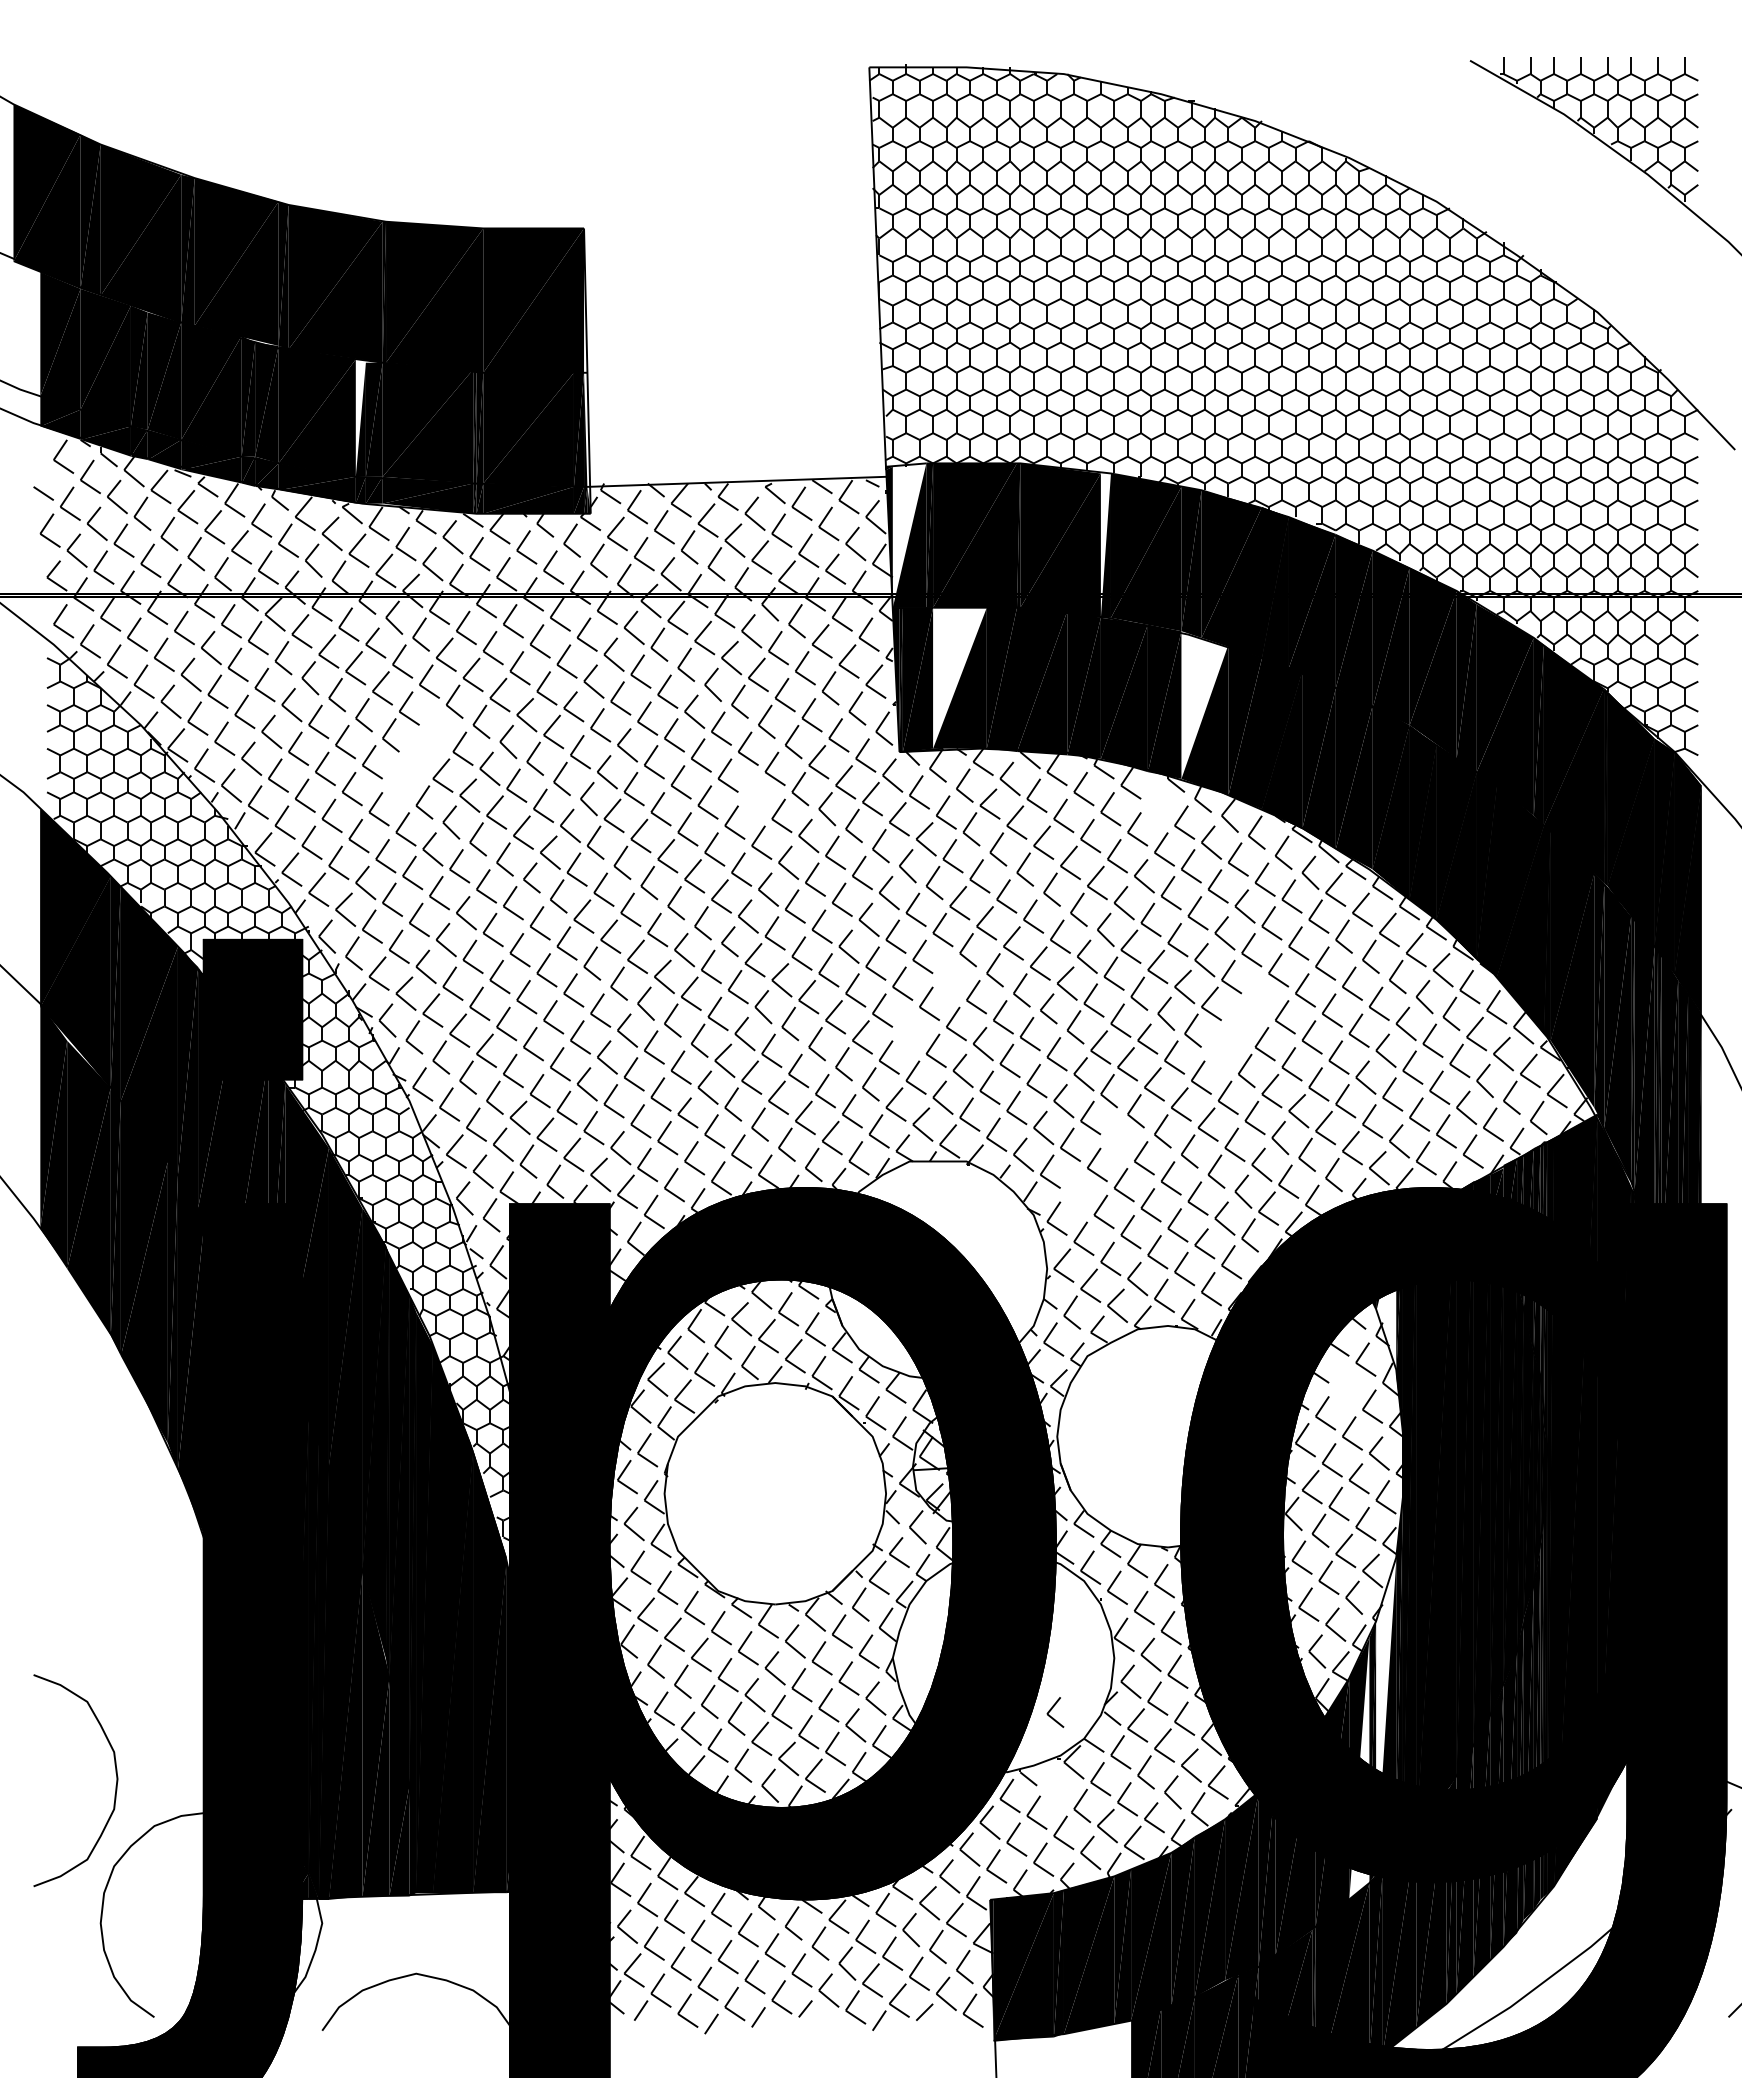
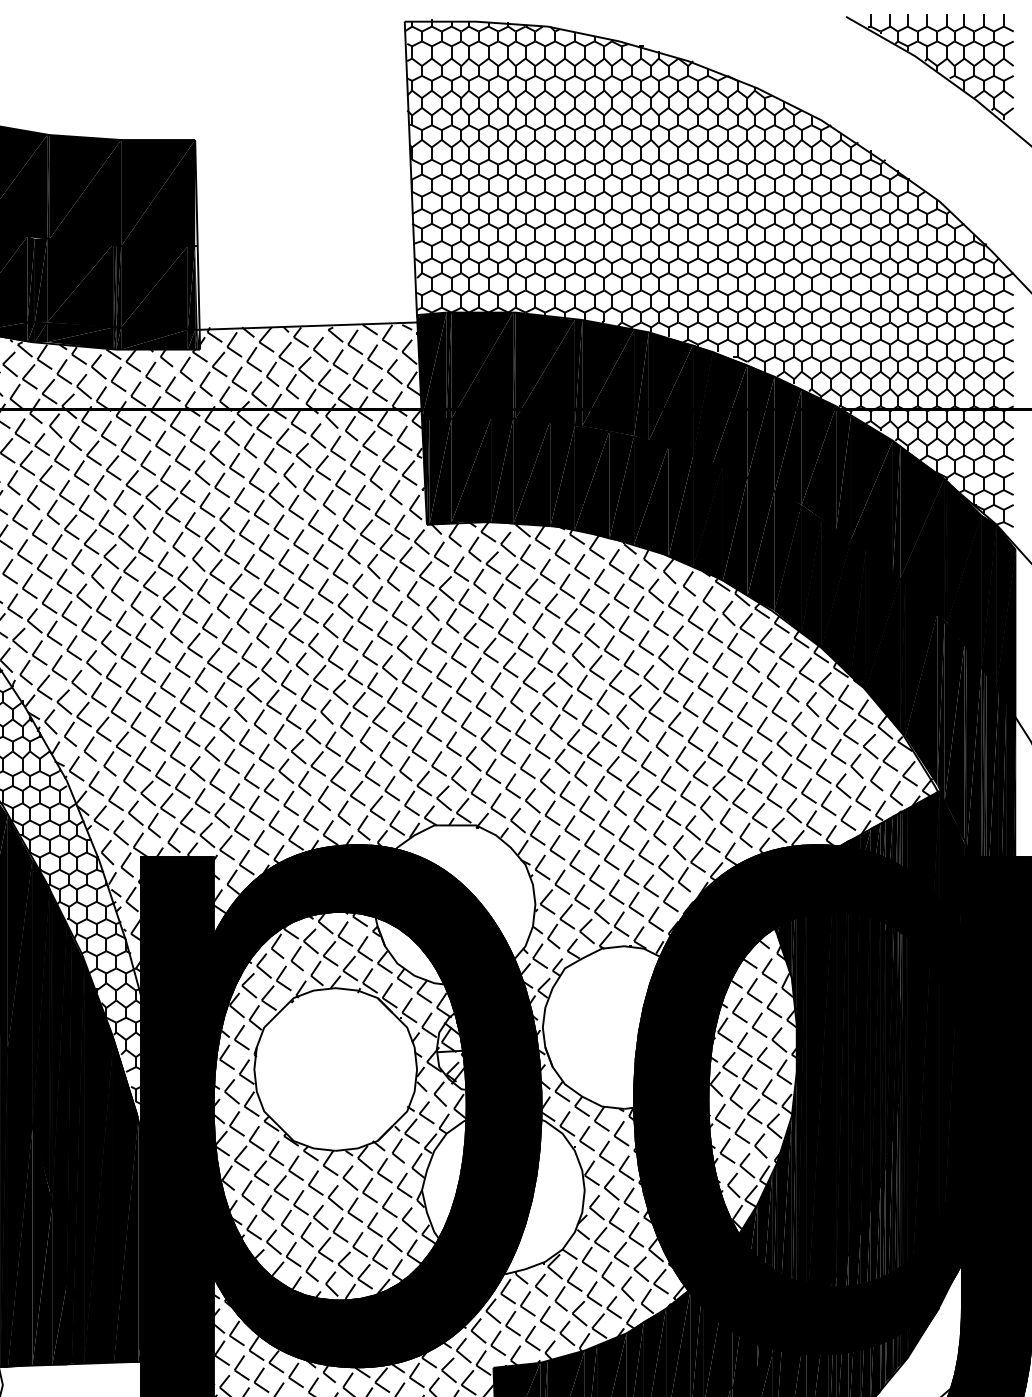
fill: (360, 417) -> (30, 278), added
fill: (909, 535) -> (434, 365), added
fill: (1105, 545) -> (578, 372), added
fill: (959, 677) -> (471, 469), added
fill: (1204, 704) -> (650, 489), added
part: (417, 755) -> (72, 527), added
part: (754, 795) -> (320, 556), added
part: (1157, 802) -> (616, 561), added
part: (949, 976) -> (463, 689), added
part: (1239, 1023) -> (676, 724), added
part: (909, 1030) -> (434, 729), added
part: (1117, 1138) -> (587, 808), added
part: (1076, 1191) -> (556, 847), added
fill: (1386, 1298) -> (784, 926), added
part: (1345, 1386) -> (754, 990), added
part: (1055, 1712) -> (541, 1285), moved
fill: (1386, 1716) -> (784, 1233), added
fill: (1359, 1768) -> (764, 1271), added

